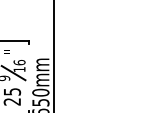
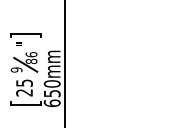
text: (19, 69) -> (31, 61), 16 -> 86

